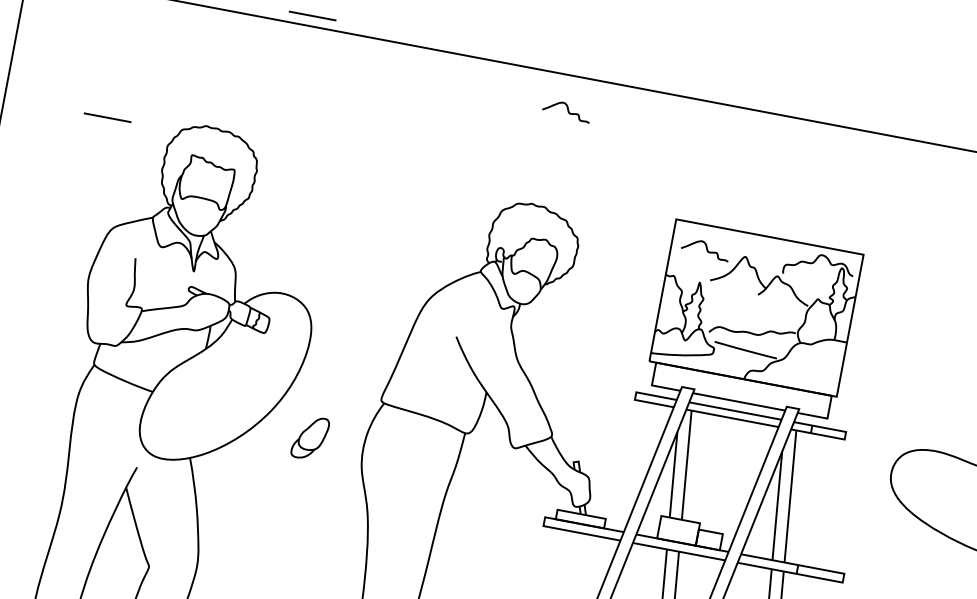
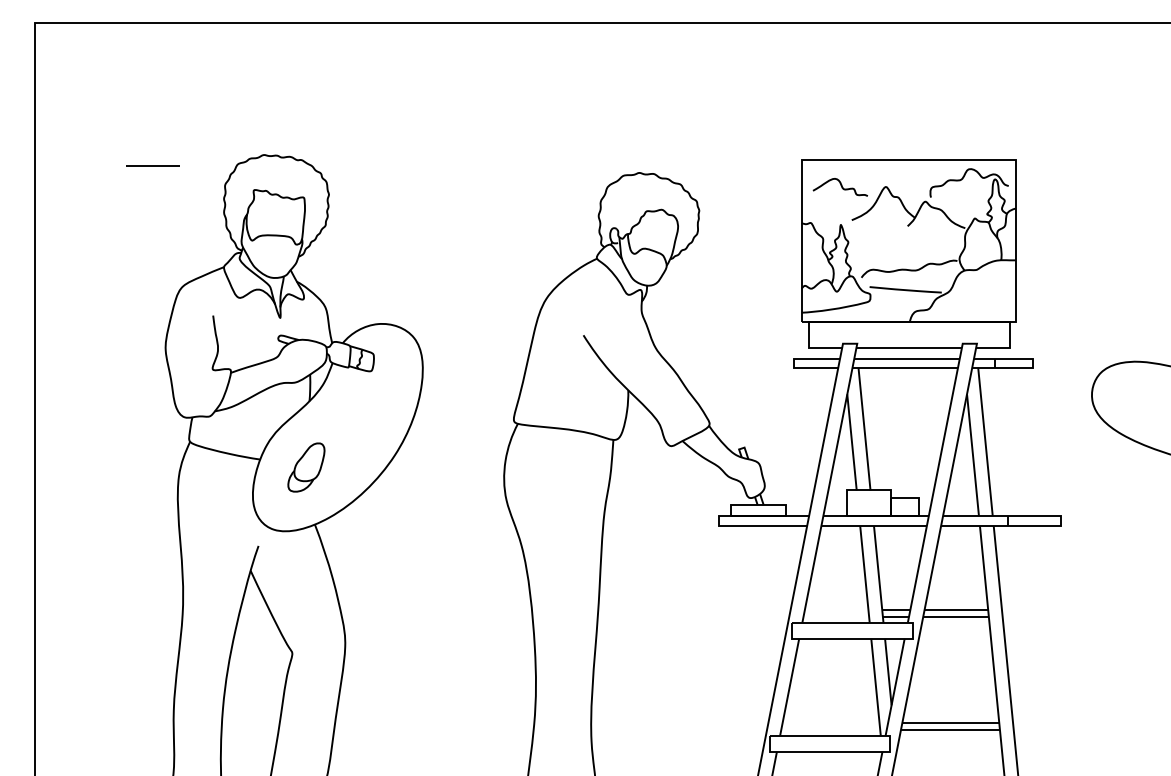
line: (312, 15) -> (357, 10), removed
curve: (567, 111) -> (659, 63), removed
part: (310, 437) -> (306, 467), moved

